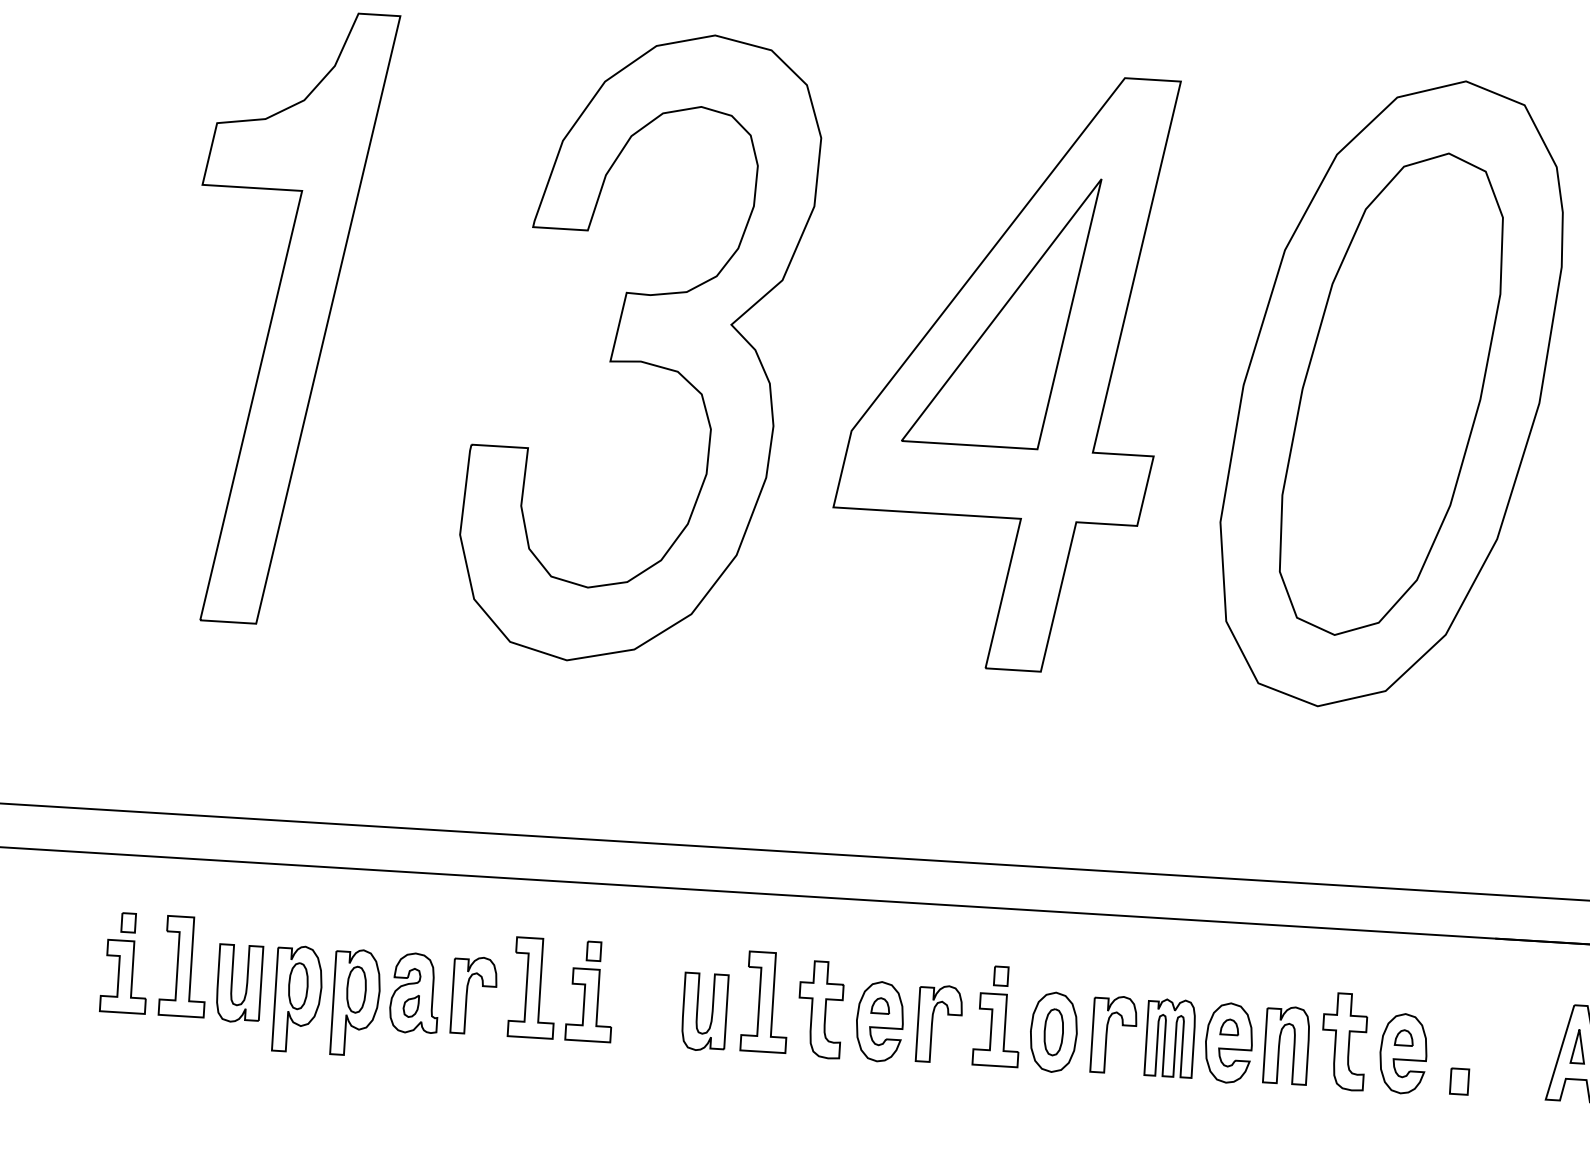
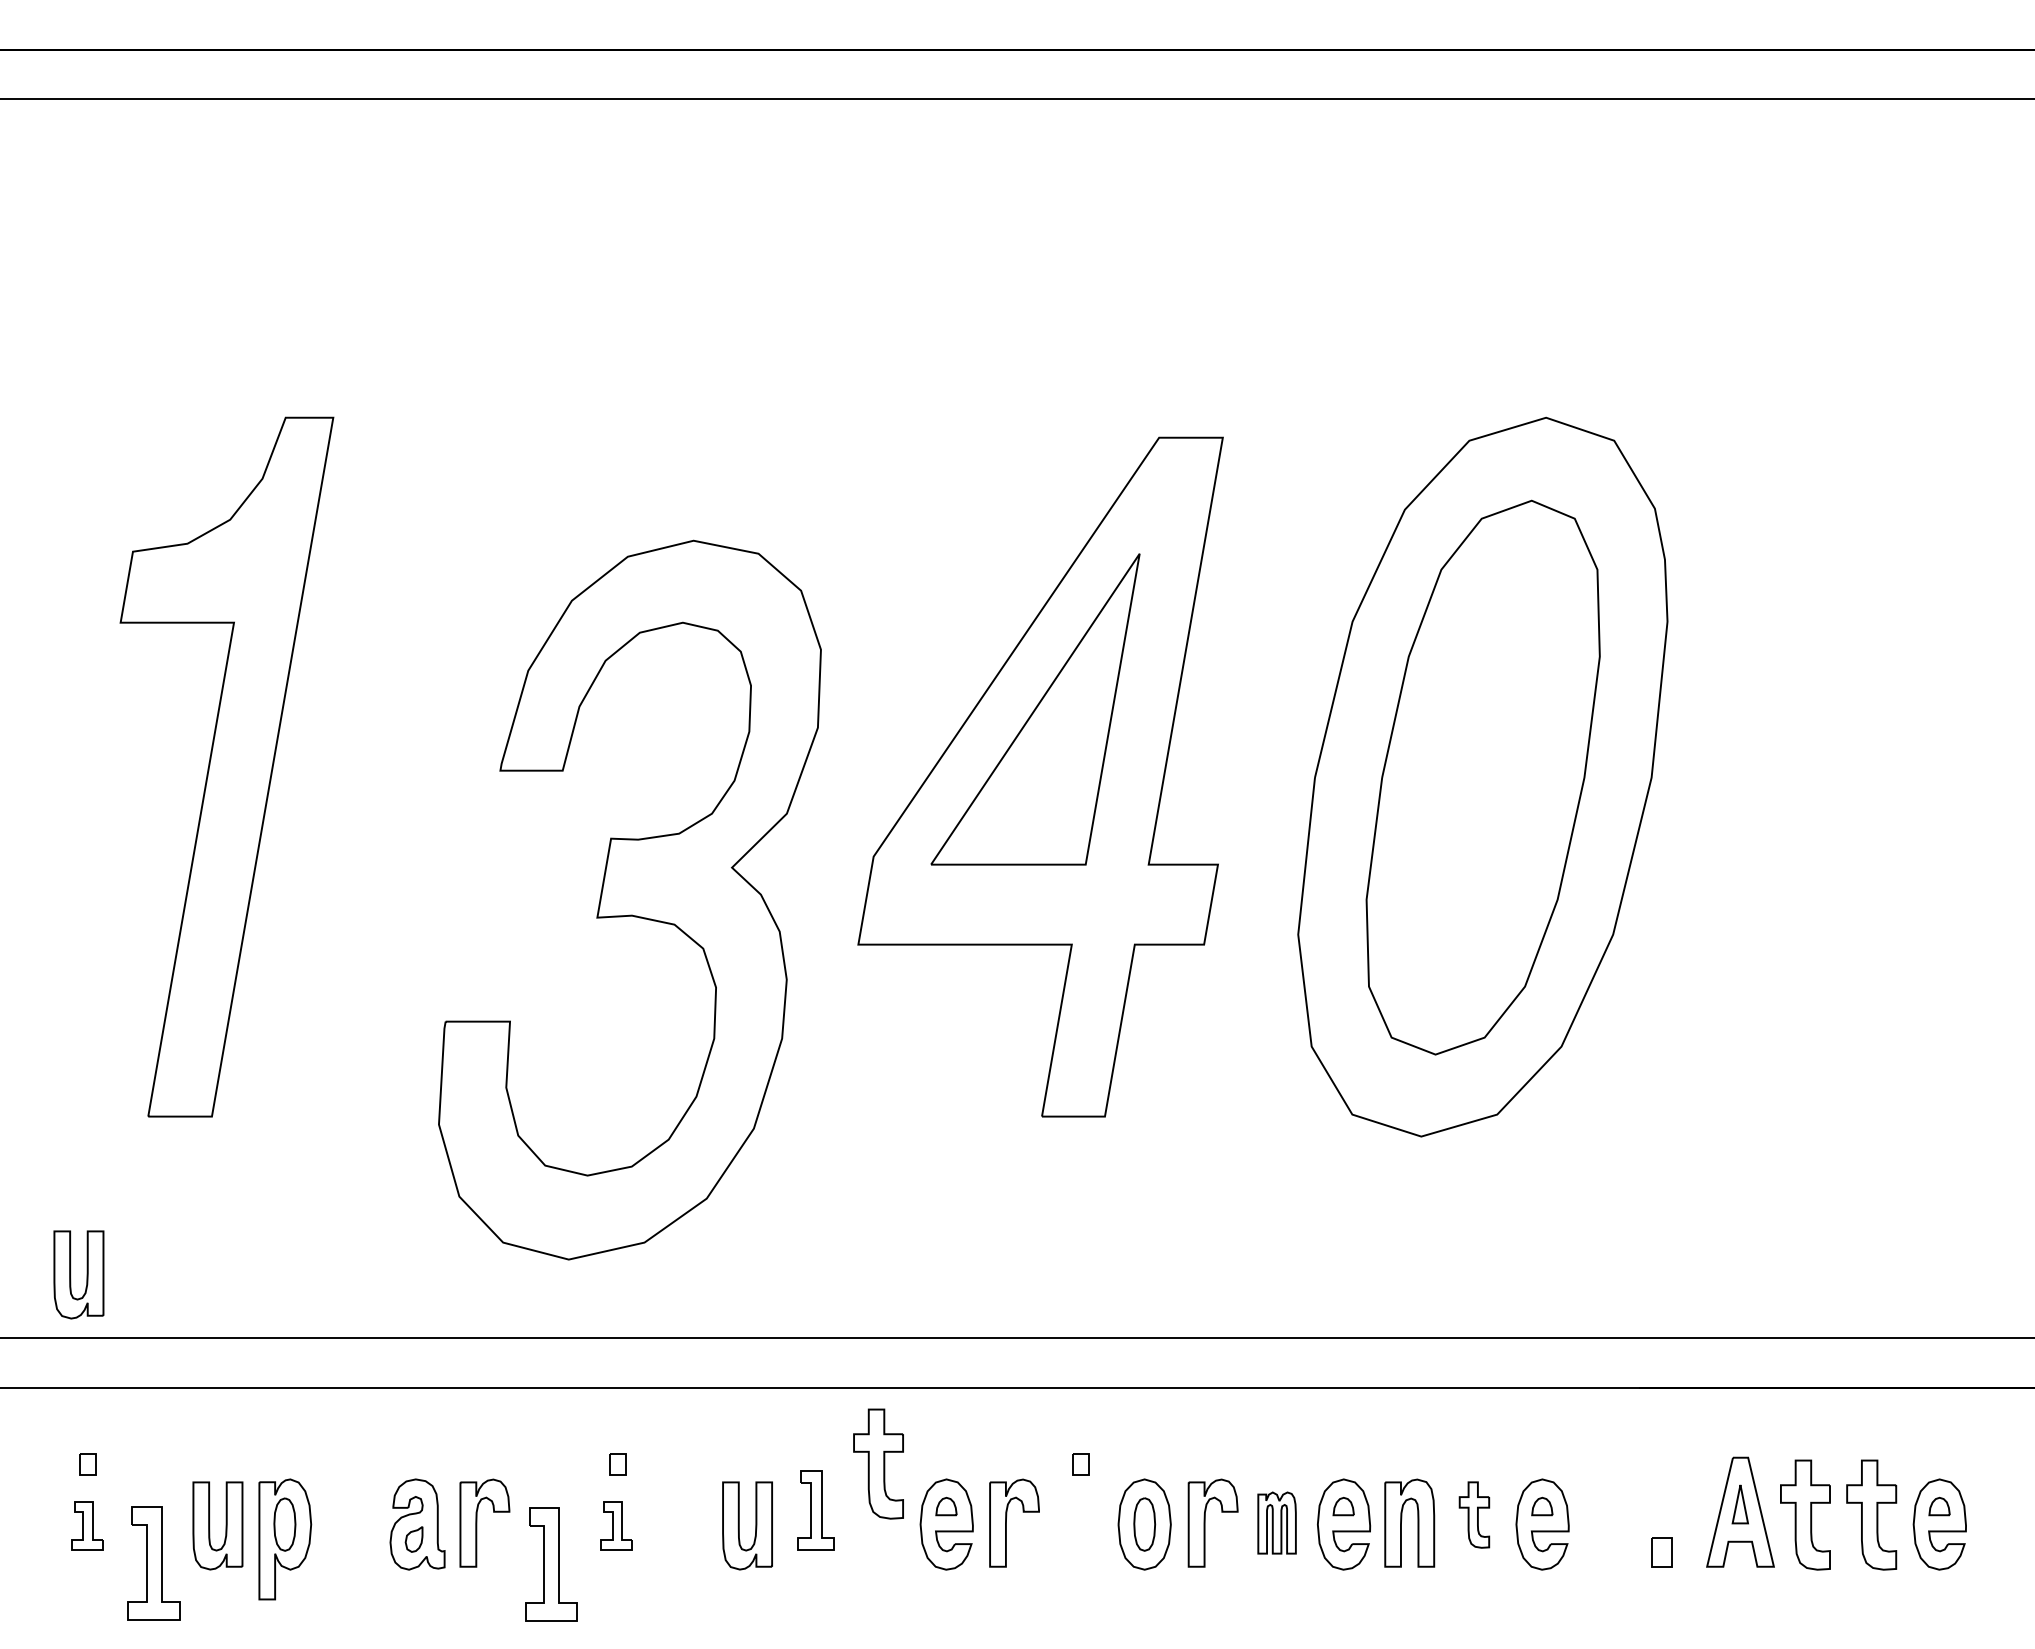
part: (639, 347) -> (629, 899), moved
part: (124, 757) -> (71, 1277), added
part: (183, 966) -> (153, 1563), moved
part: (124, 976) -> (87, 1525), size x0.6
part: (533, 988) -> (551, 1564), moved
part: (356, 1002) -> (351, 1539), removed
part: (765, 1002) -> (815, 1510), size x0.7
part: (589, 1004) -> (616, 1525), size x0.6
part: (820, 1009) -> (878, 1463), moved
part: (997, 1029) -> (1080, 1525), removed
part: (1169, 1037) -> (1276, 1522), size x0.7
part: (1344, 1041) -> (1474, 1514), size x0.6
part: (1458, 1081) -> (1661, 1552), moved

